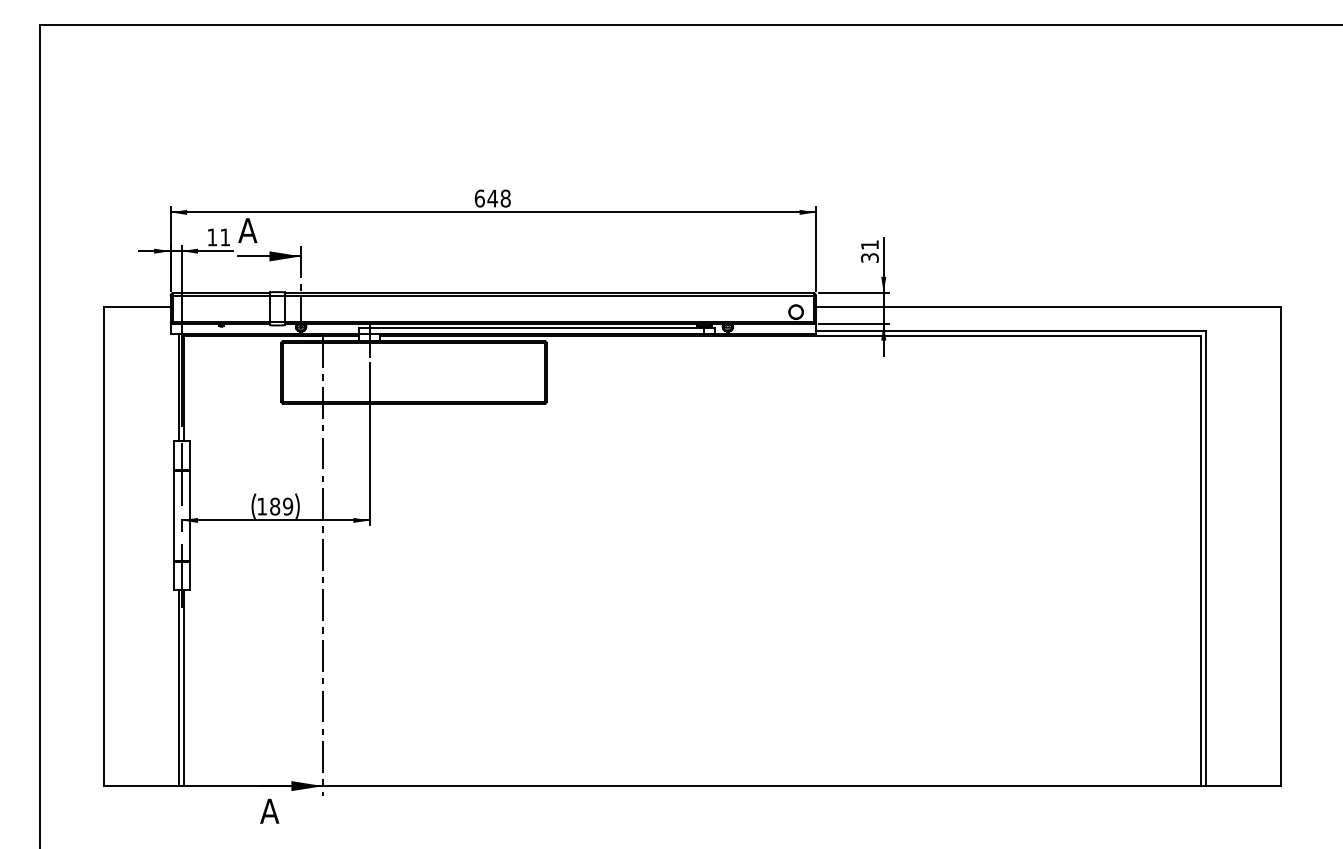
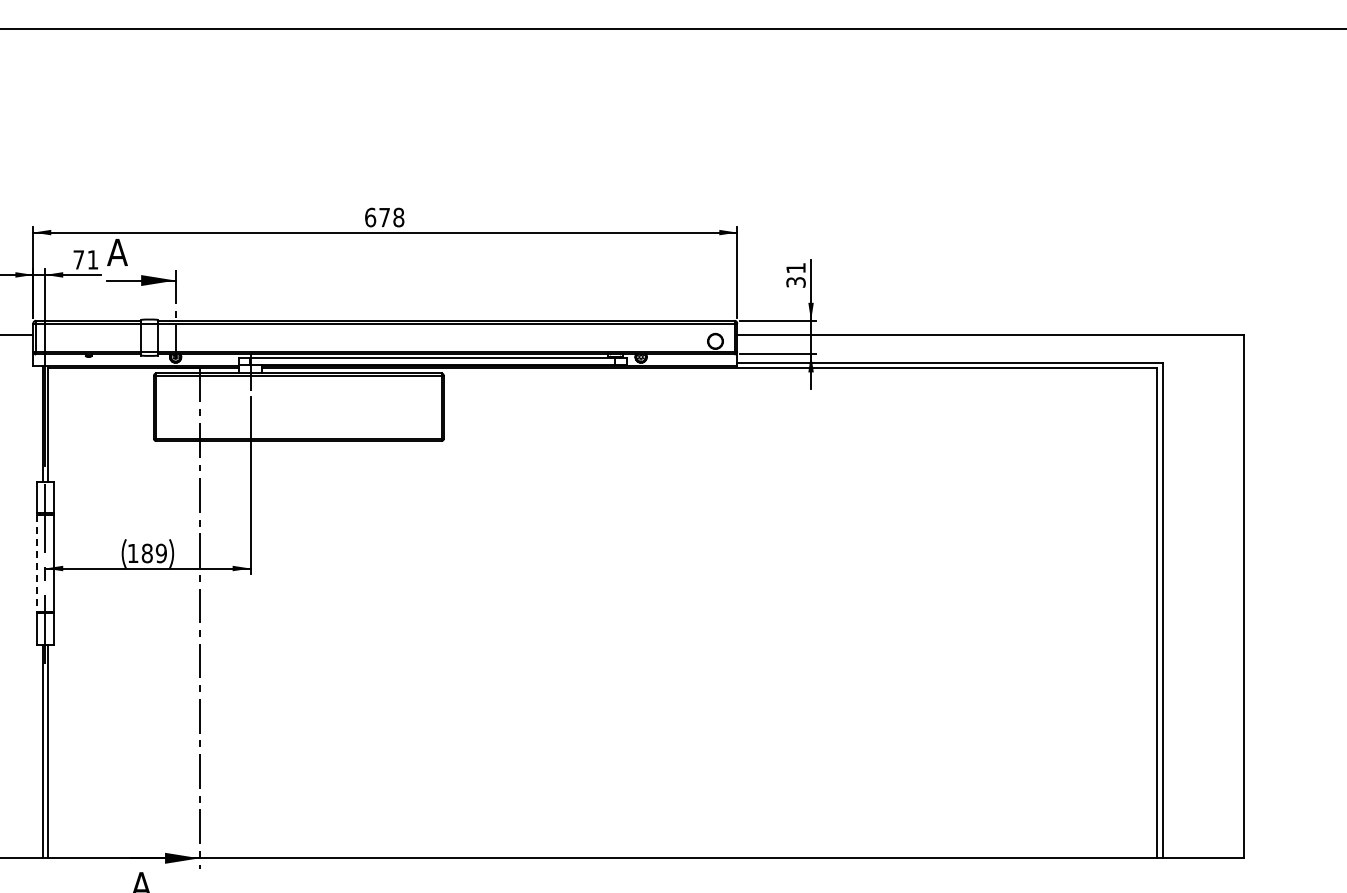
text: (492, 198) -> (384, 217), 648 -> 678
text: (212, 237) -> (79, 259), 11 -> 71
line: (173, 515) -> (36, 563), solid -> dashed

